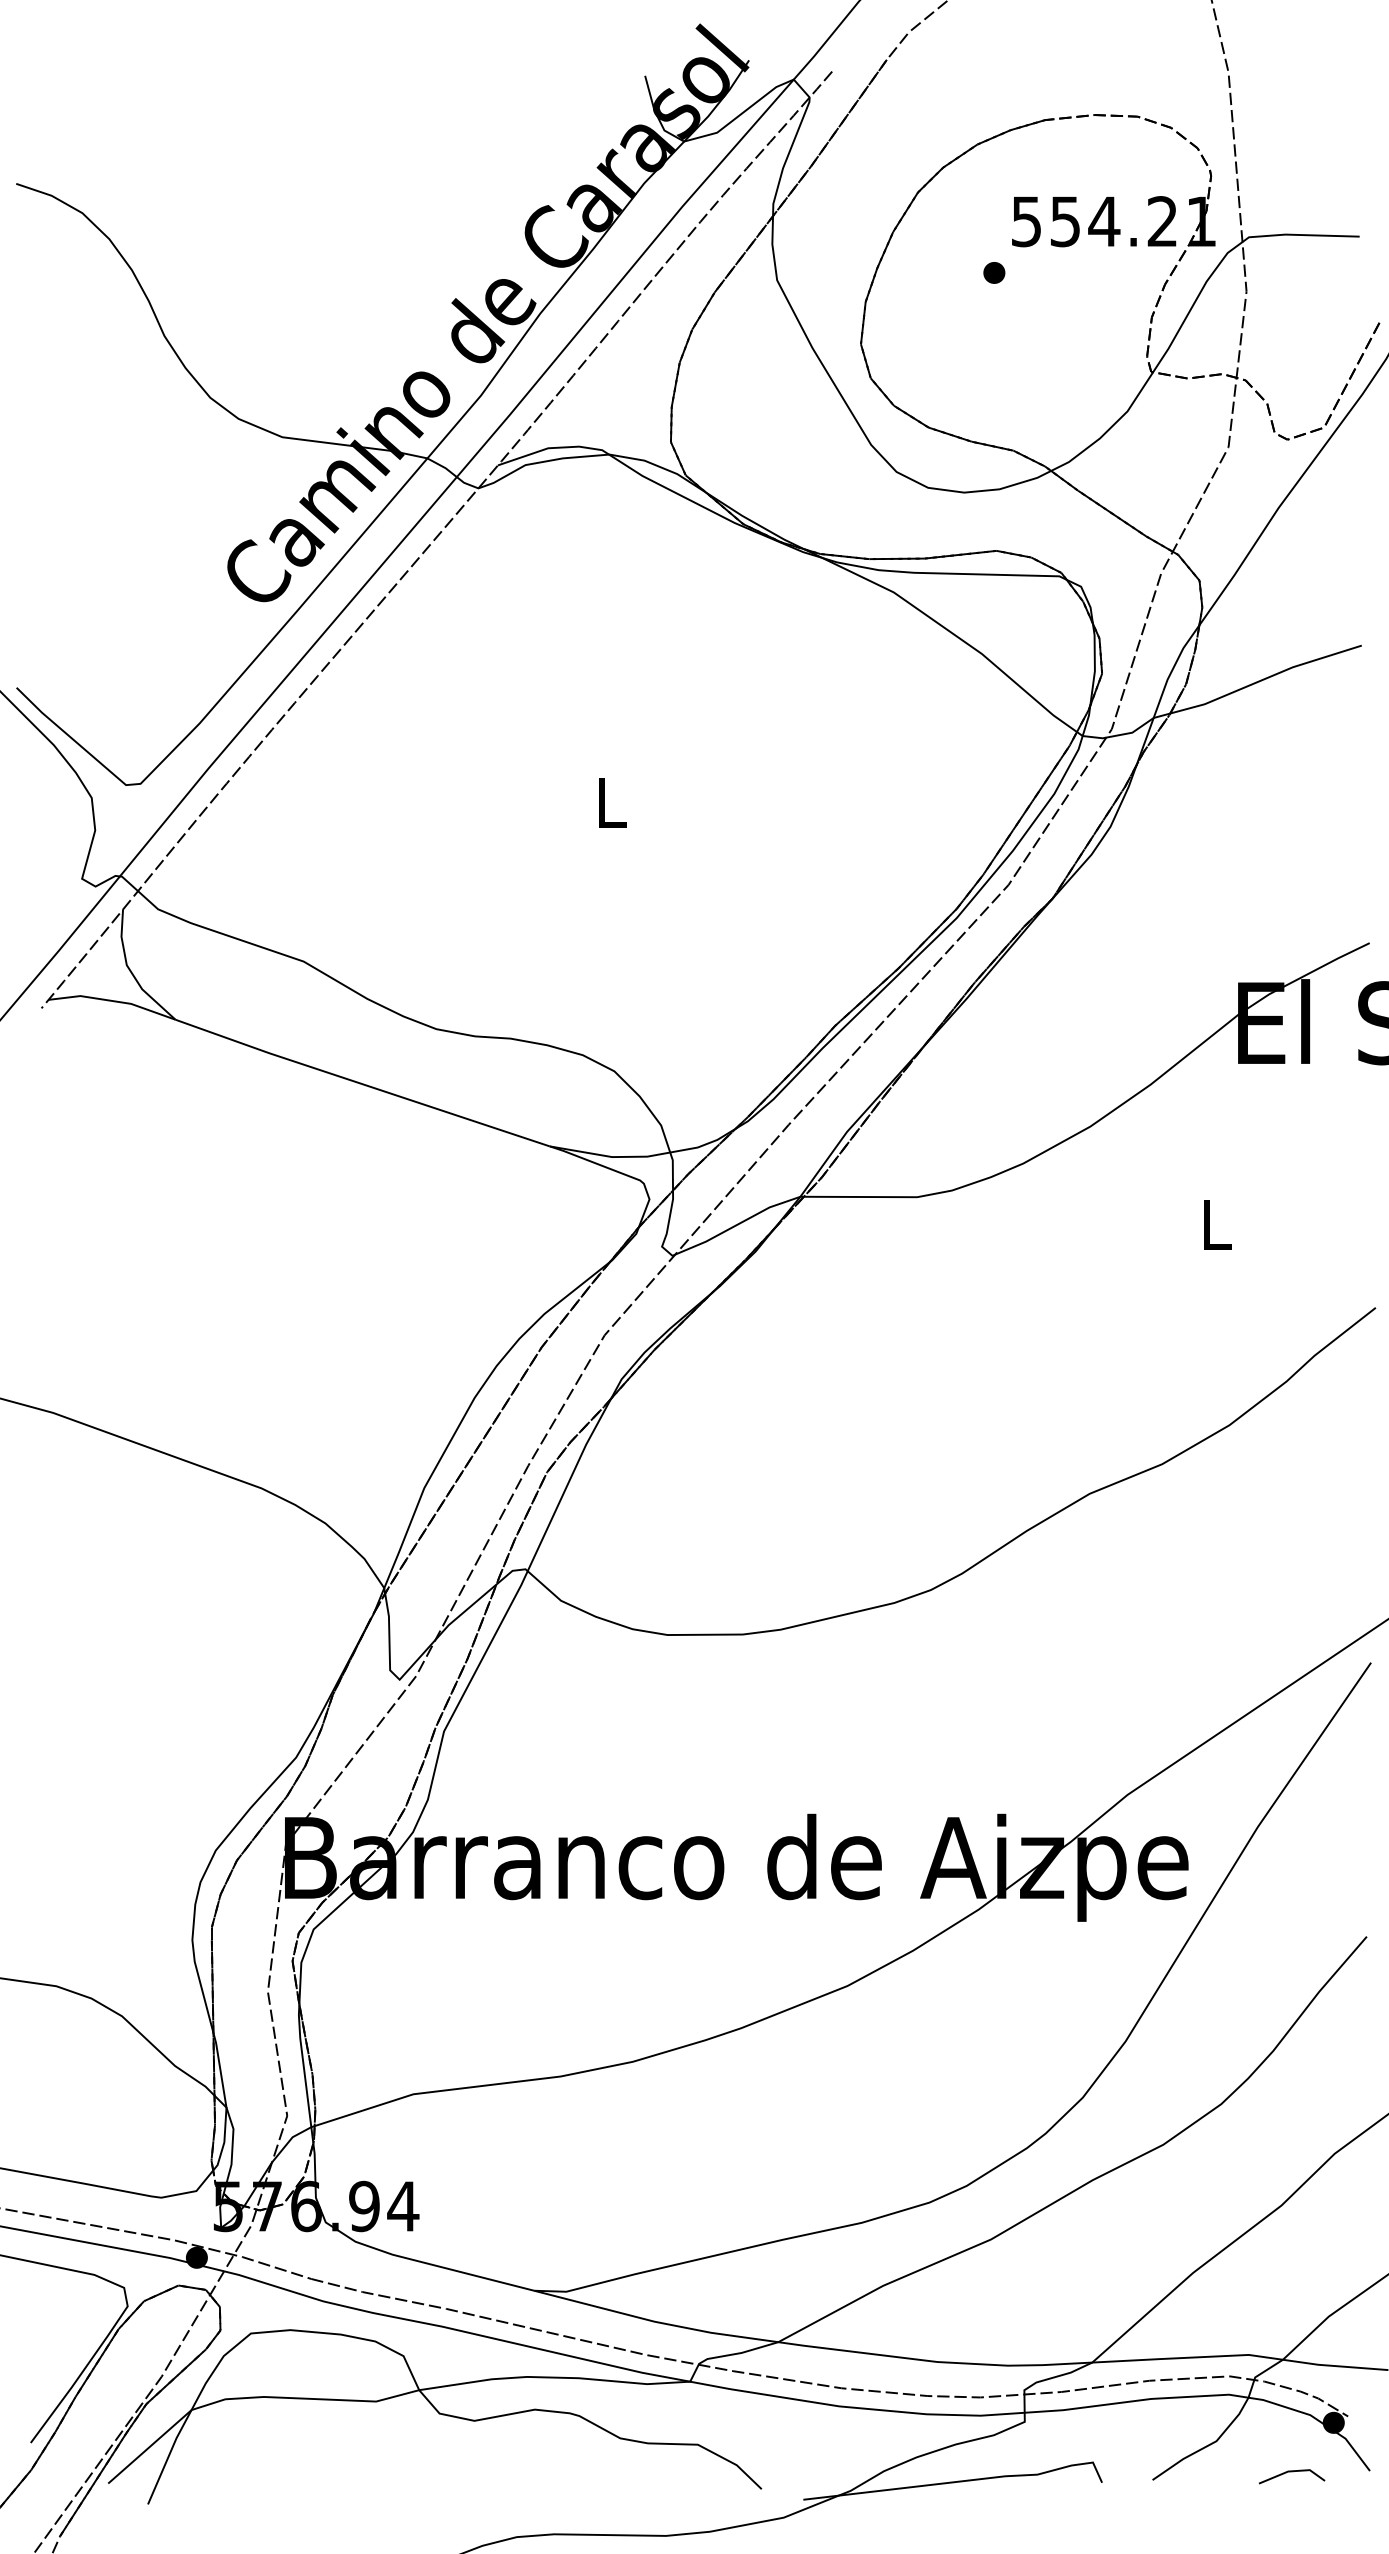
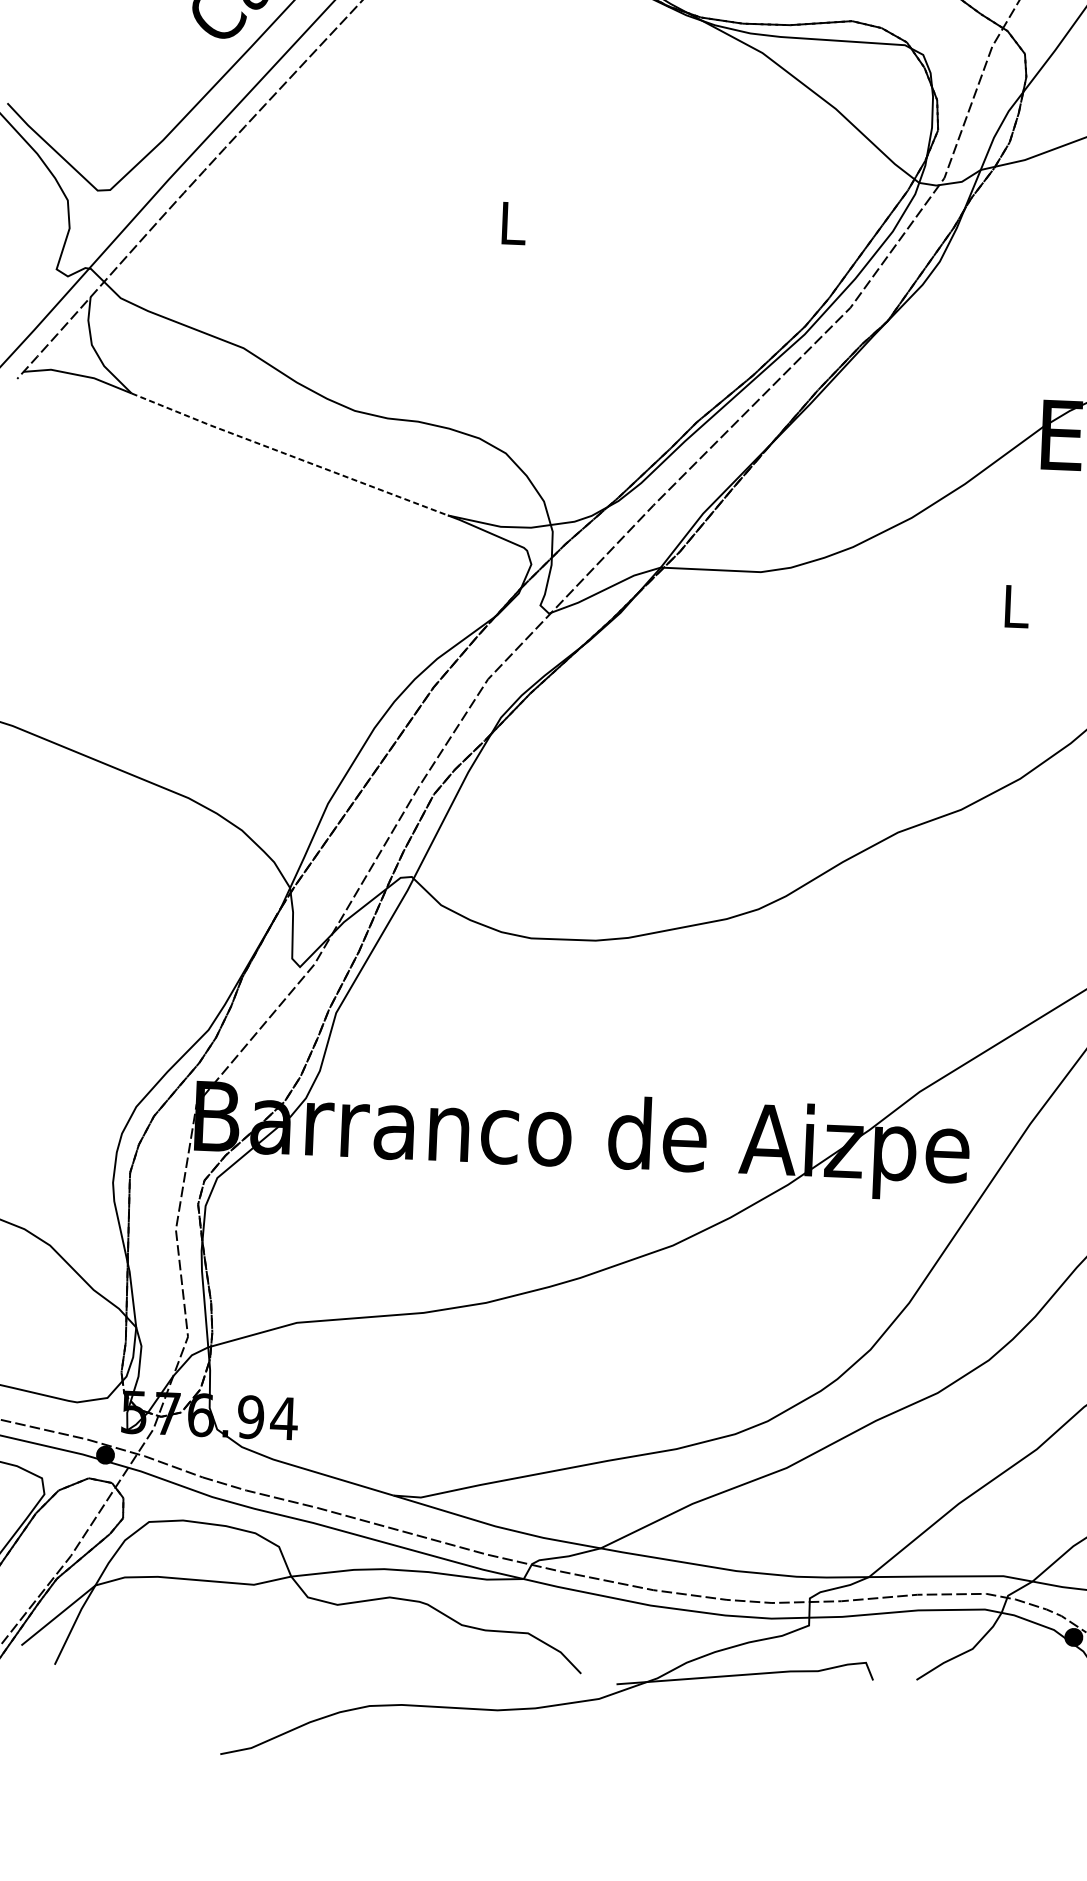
line: (362, 1084) -> (289, 455), solid -> dashed
line: (1292, 2472) -> (1036, 1678), removed

